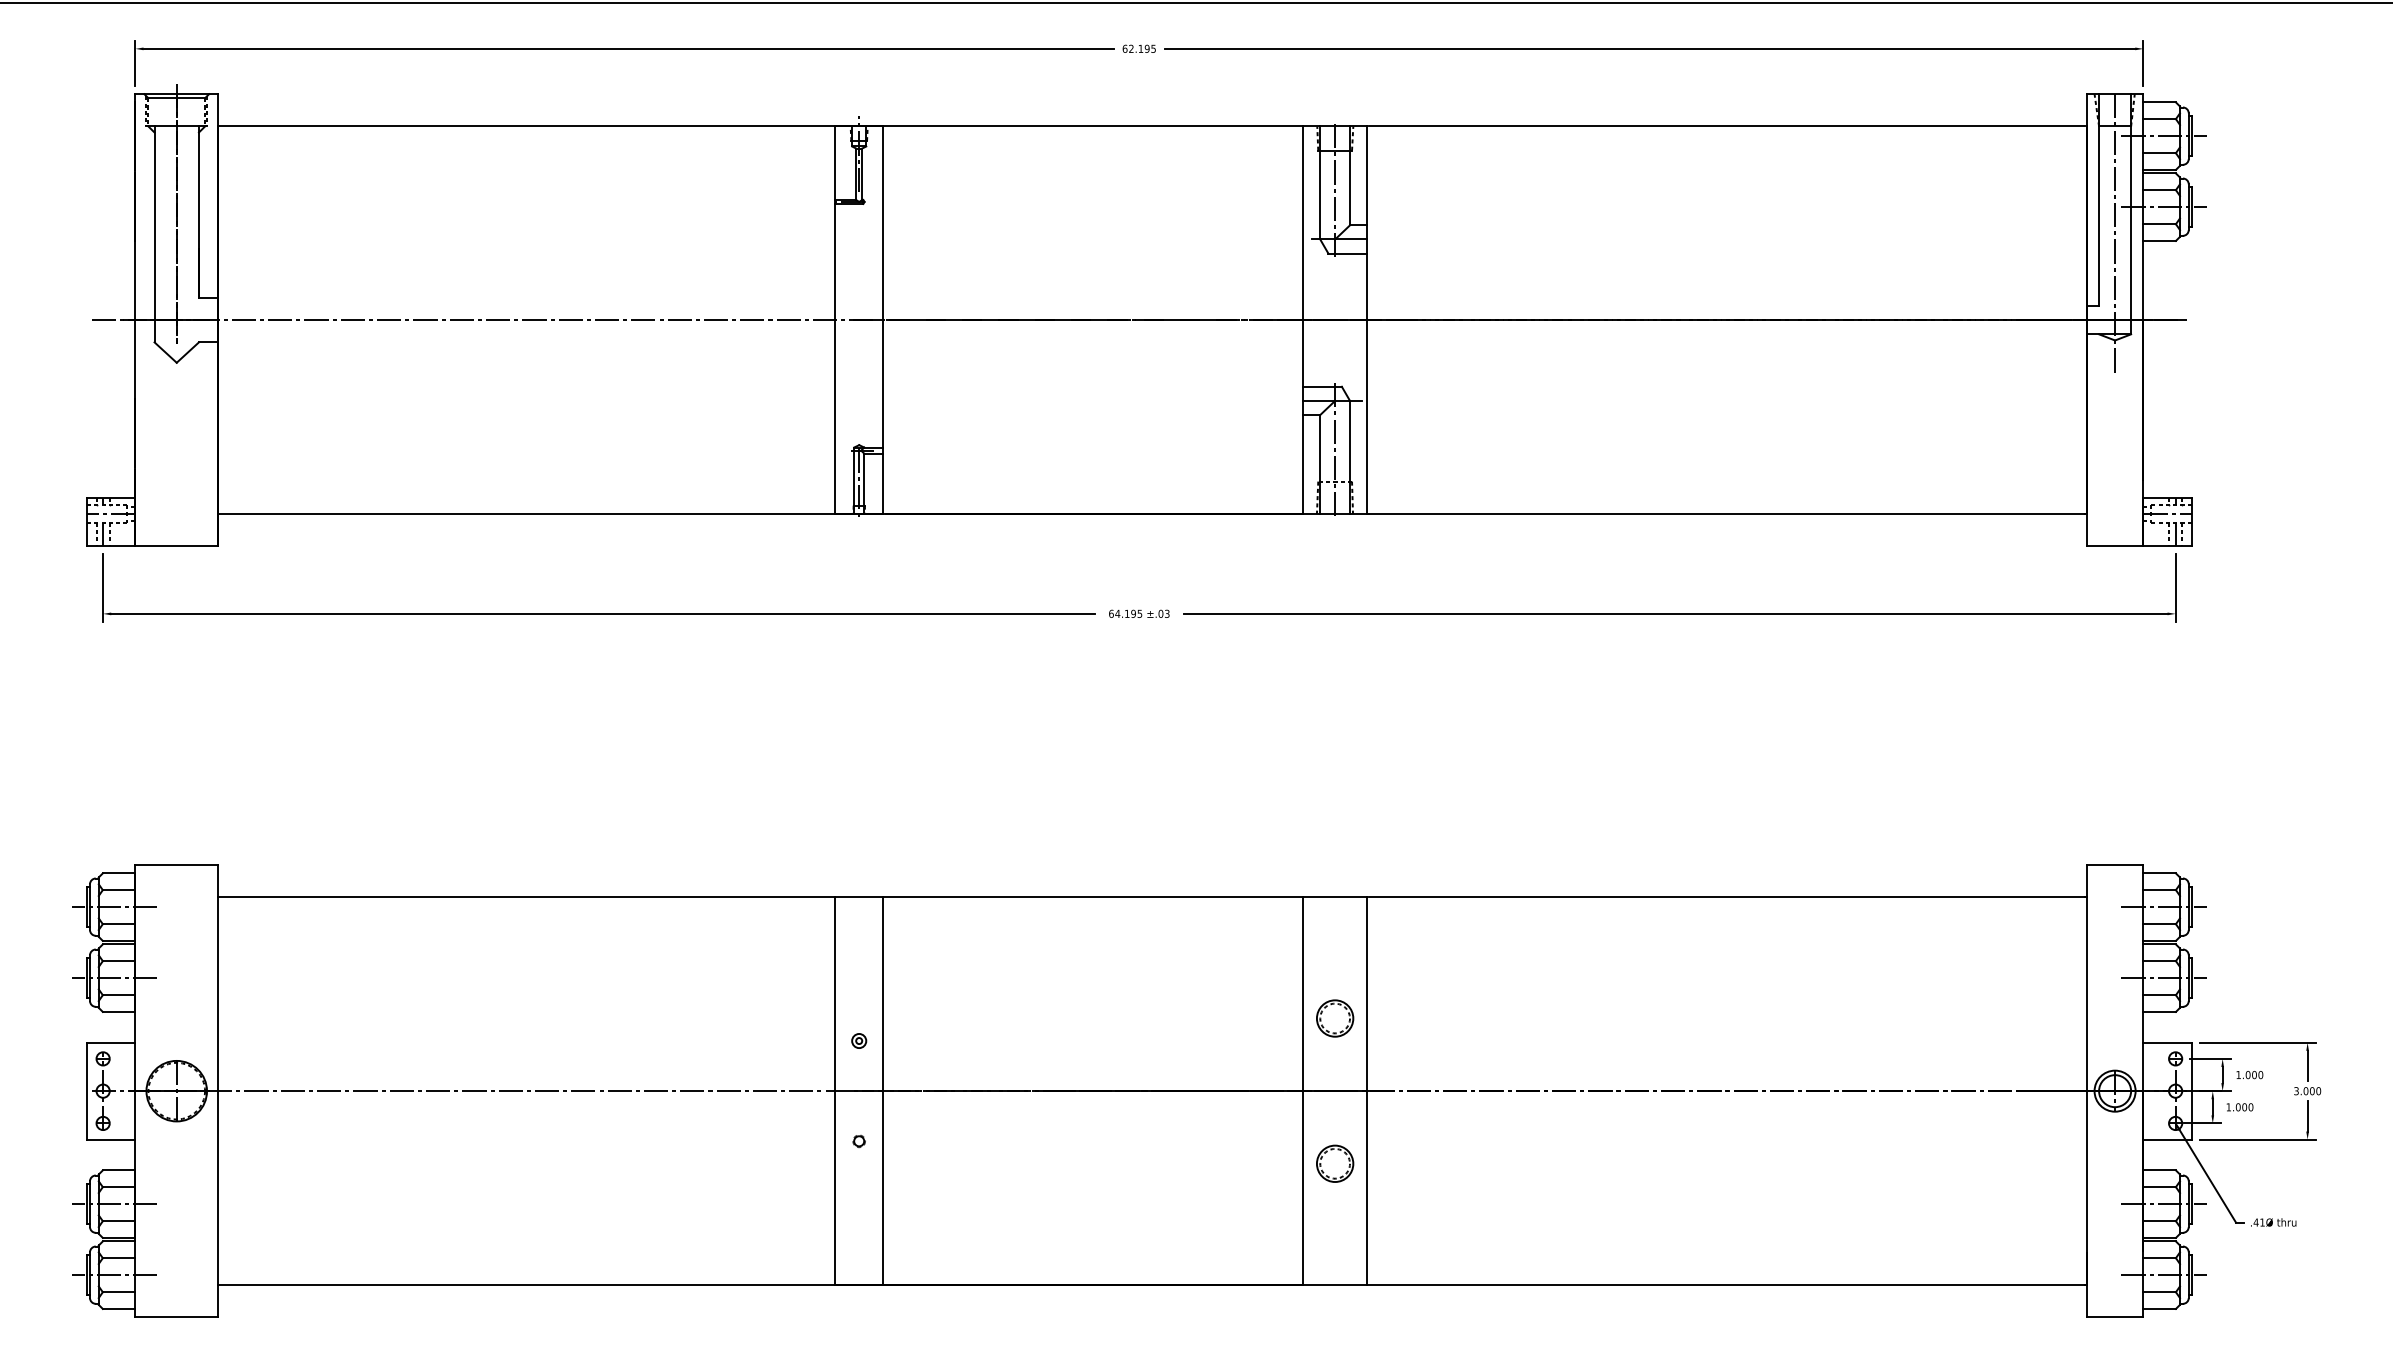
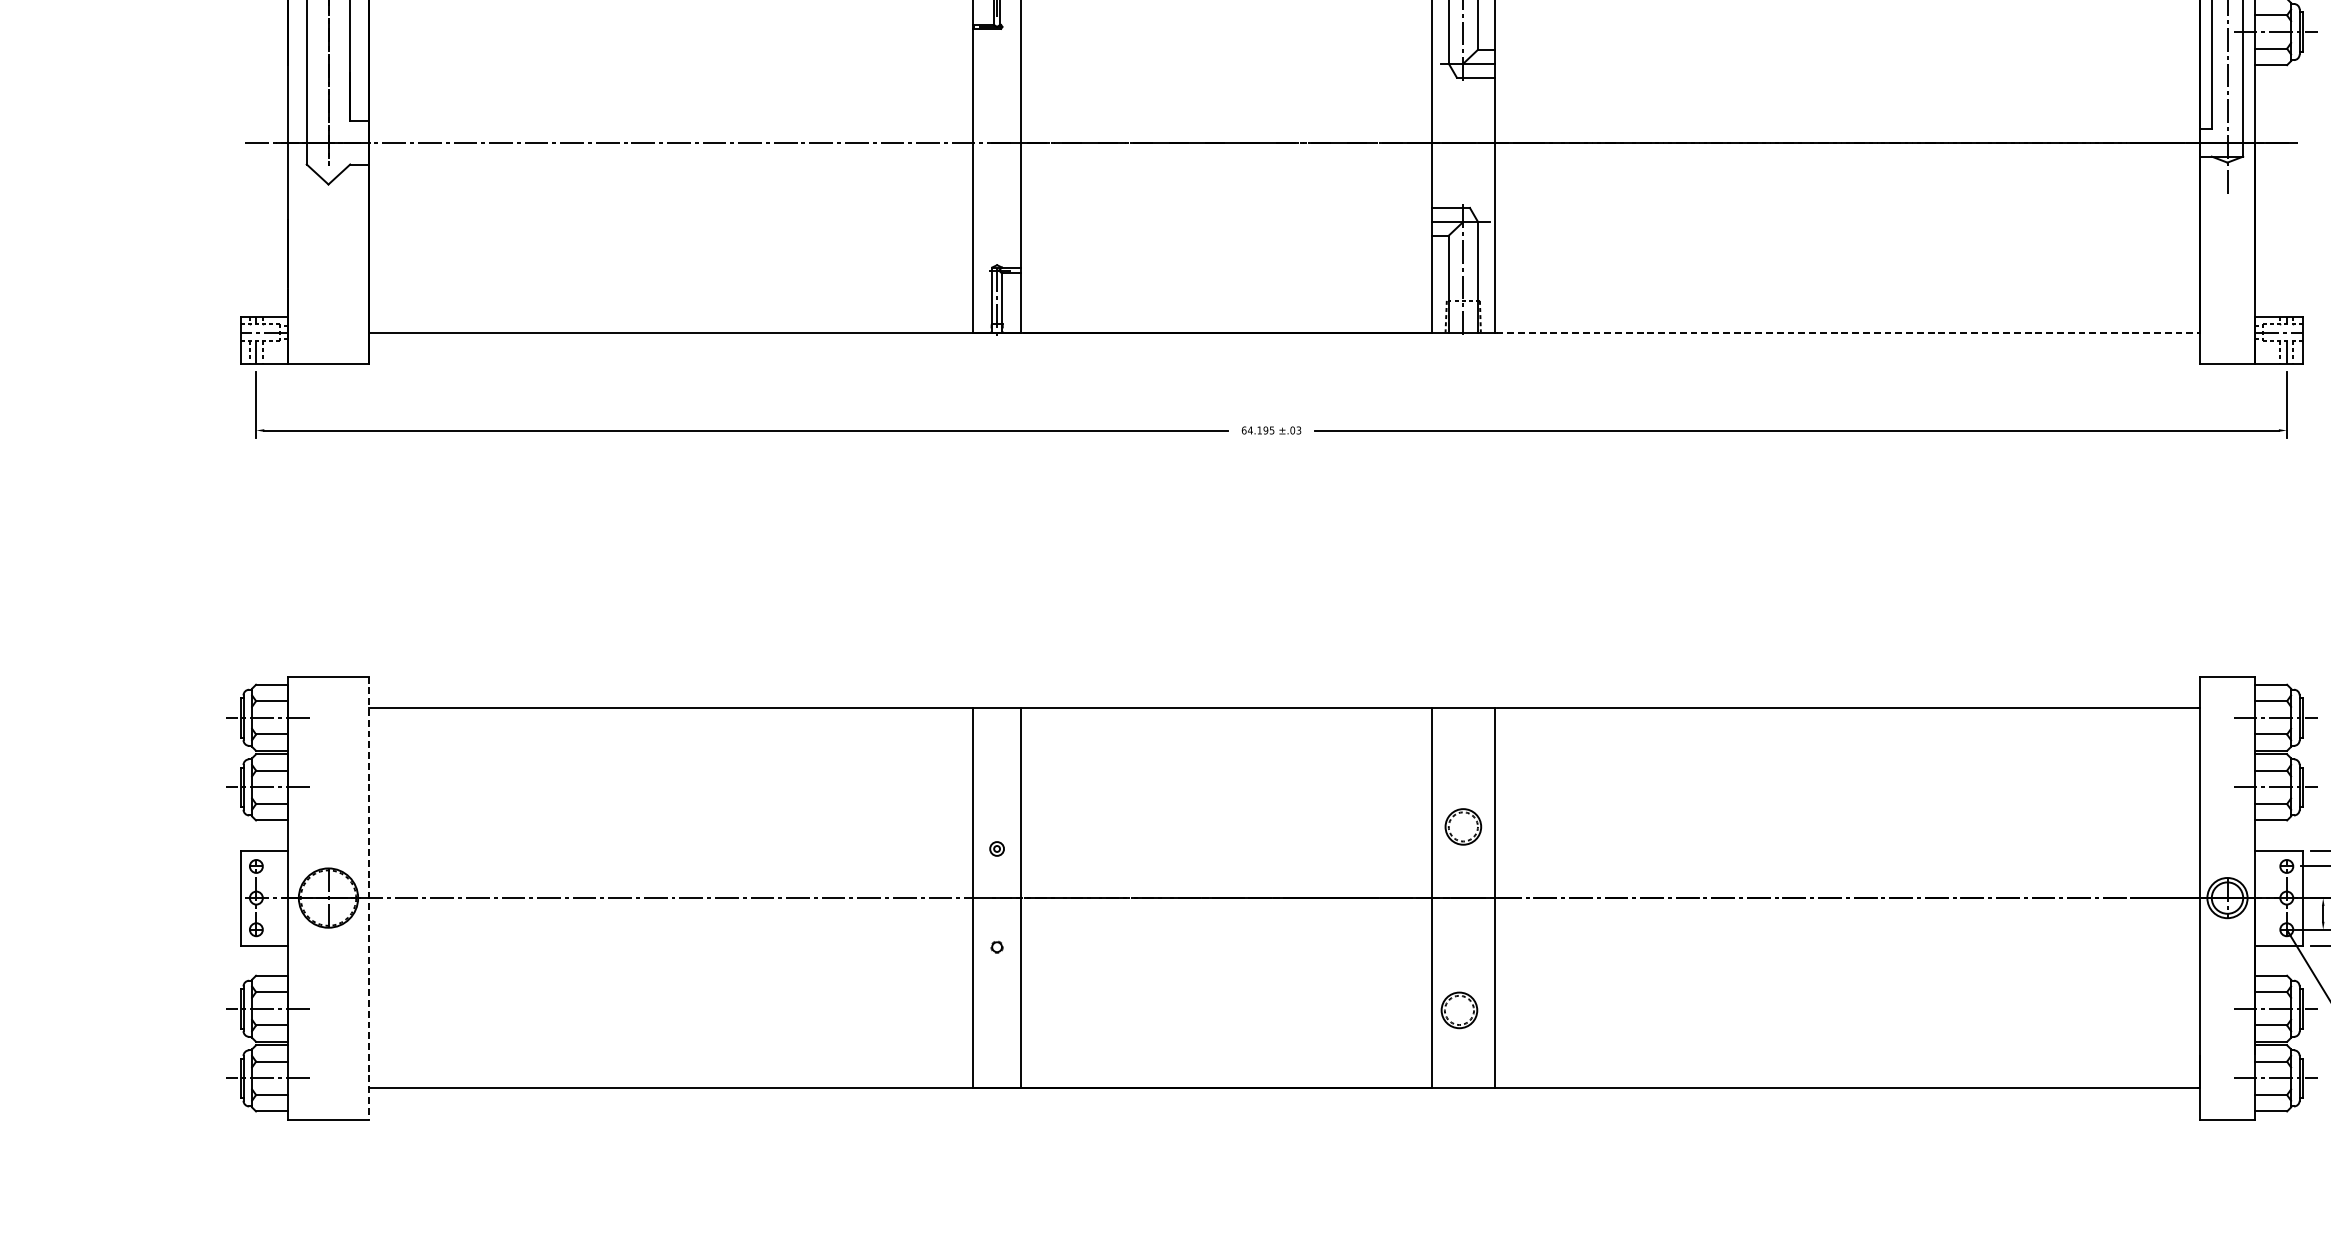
line: (1727, 513) -> (1847, 332), solid -> dashed
line: (218, 1091) -> (369, 898), solid -> dashed
part: (1335, 1163) -> (1459, 1010), moved

